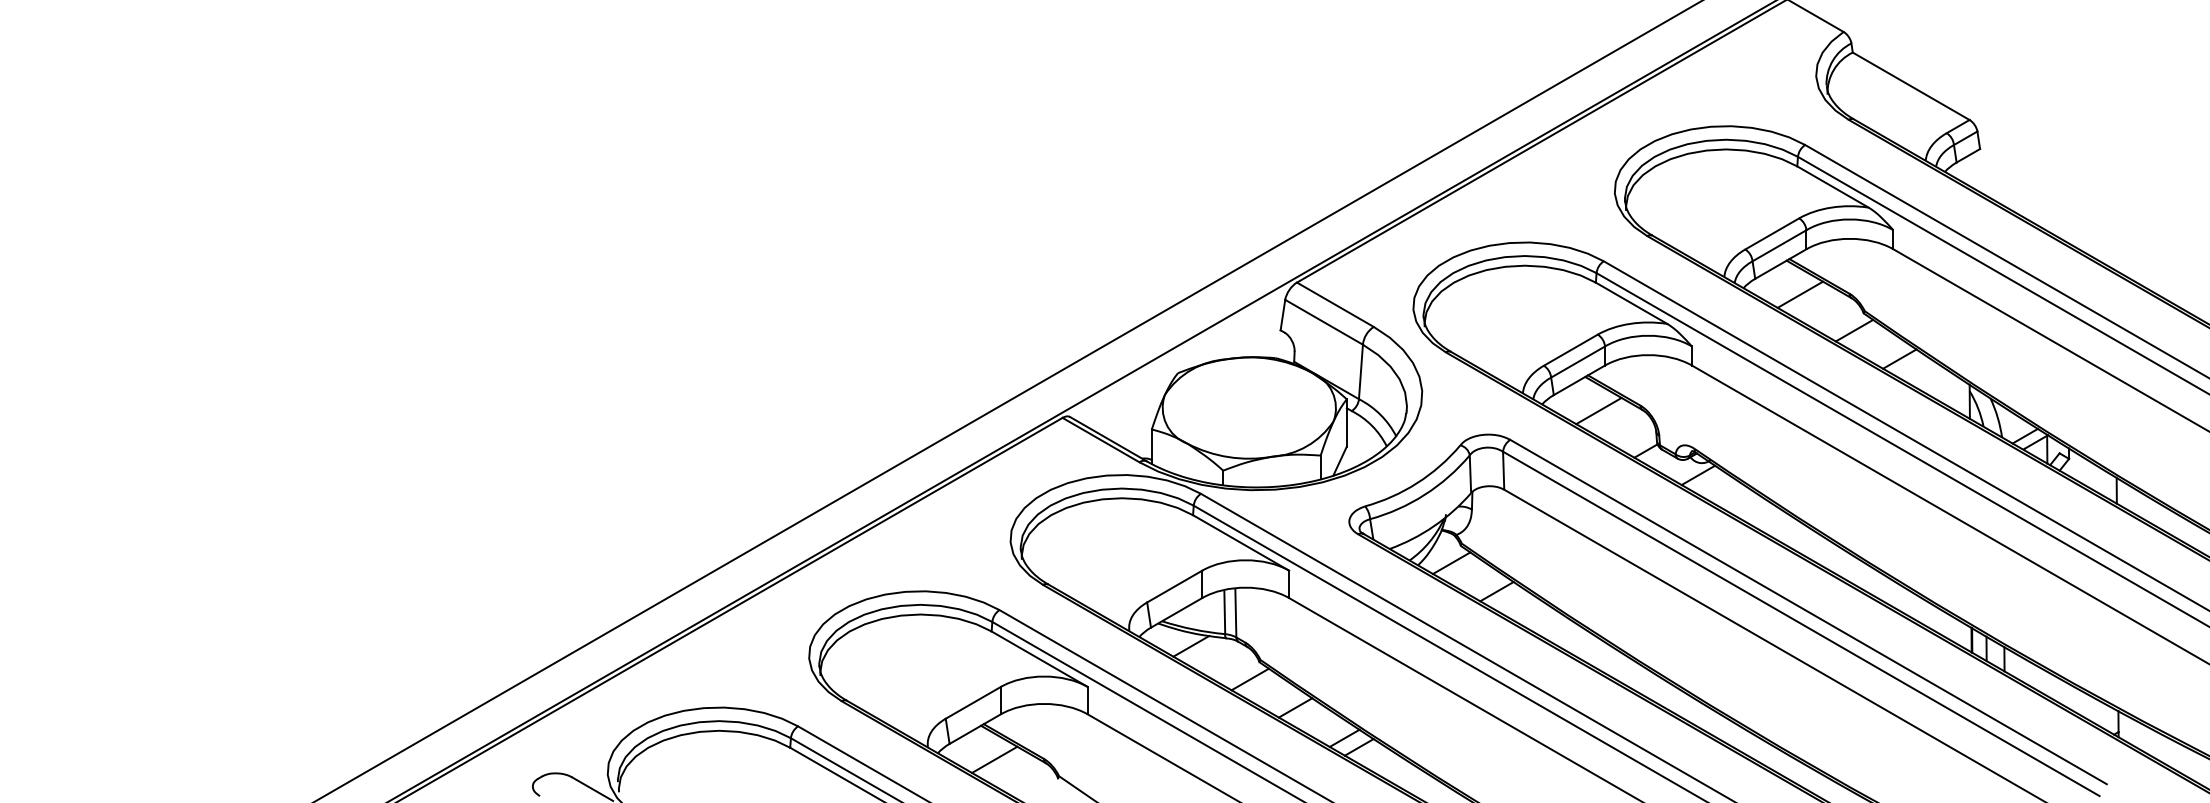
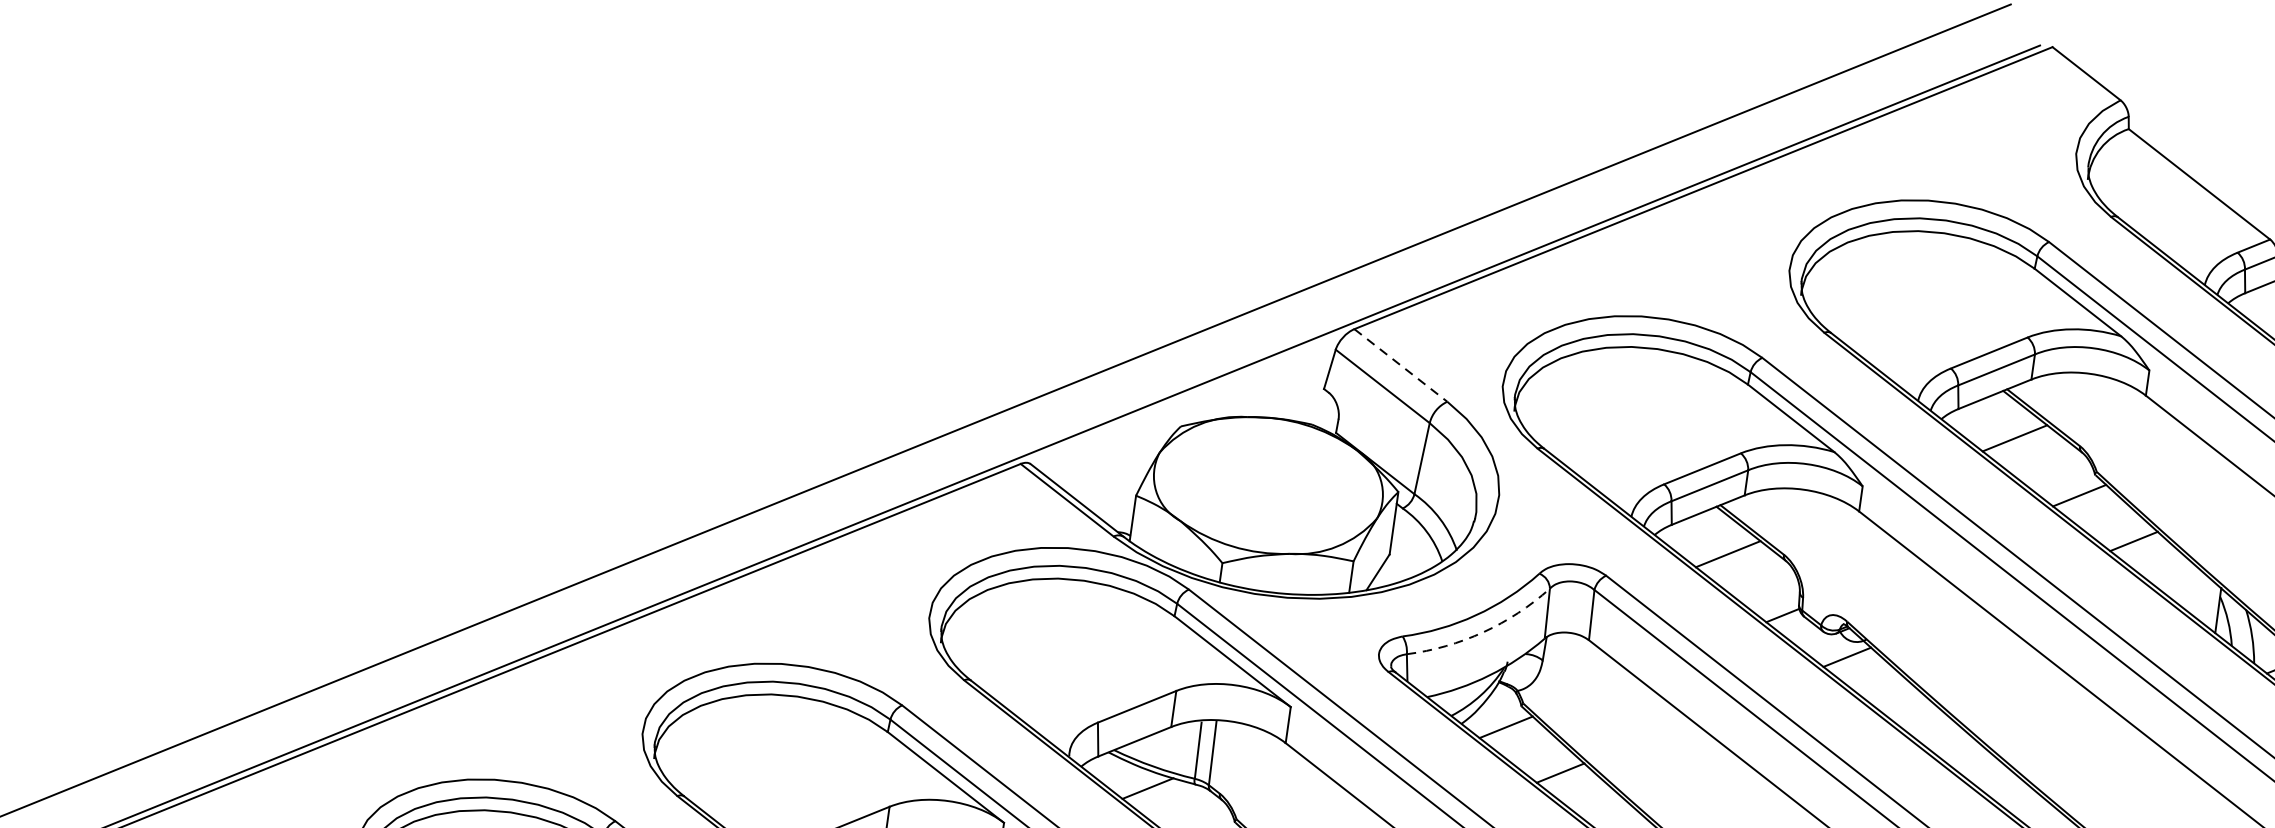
line: (1335, 305) -> (1400, 366), solid -> dashed
arc: (1424, 494) -> (1483, 631), solid -> dashed

